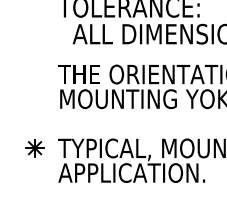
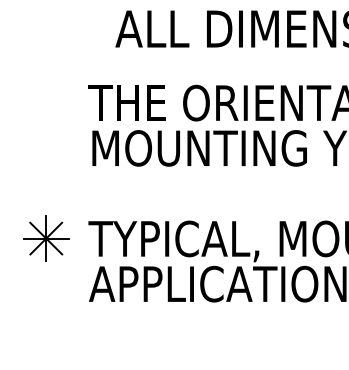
part: (34, 147) -> (45, 237), size x1.43

